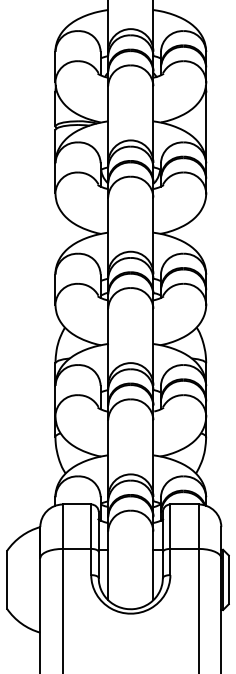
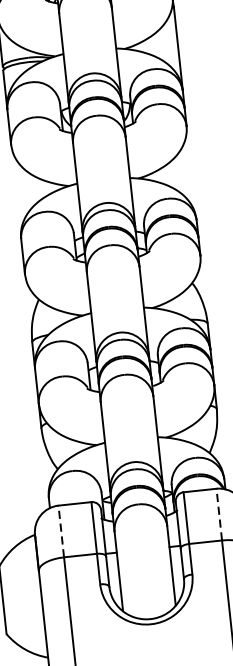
line: (62, 526) -> (60, 531), solid -> dashed
line: (198, 526) -> (219, 514), solid -> dashed

